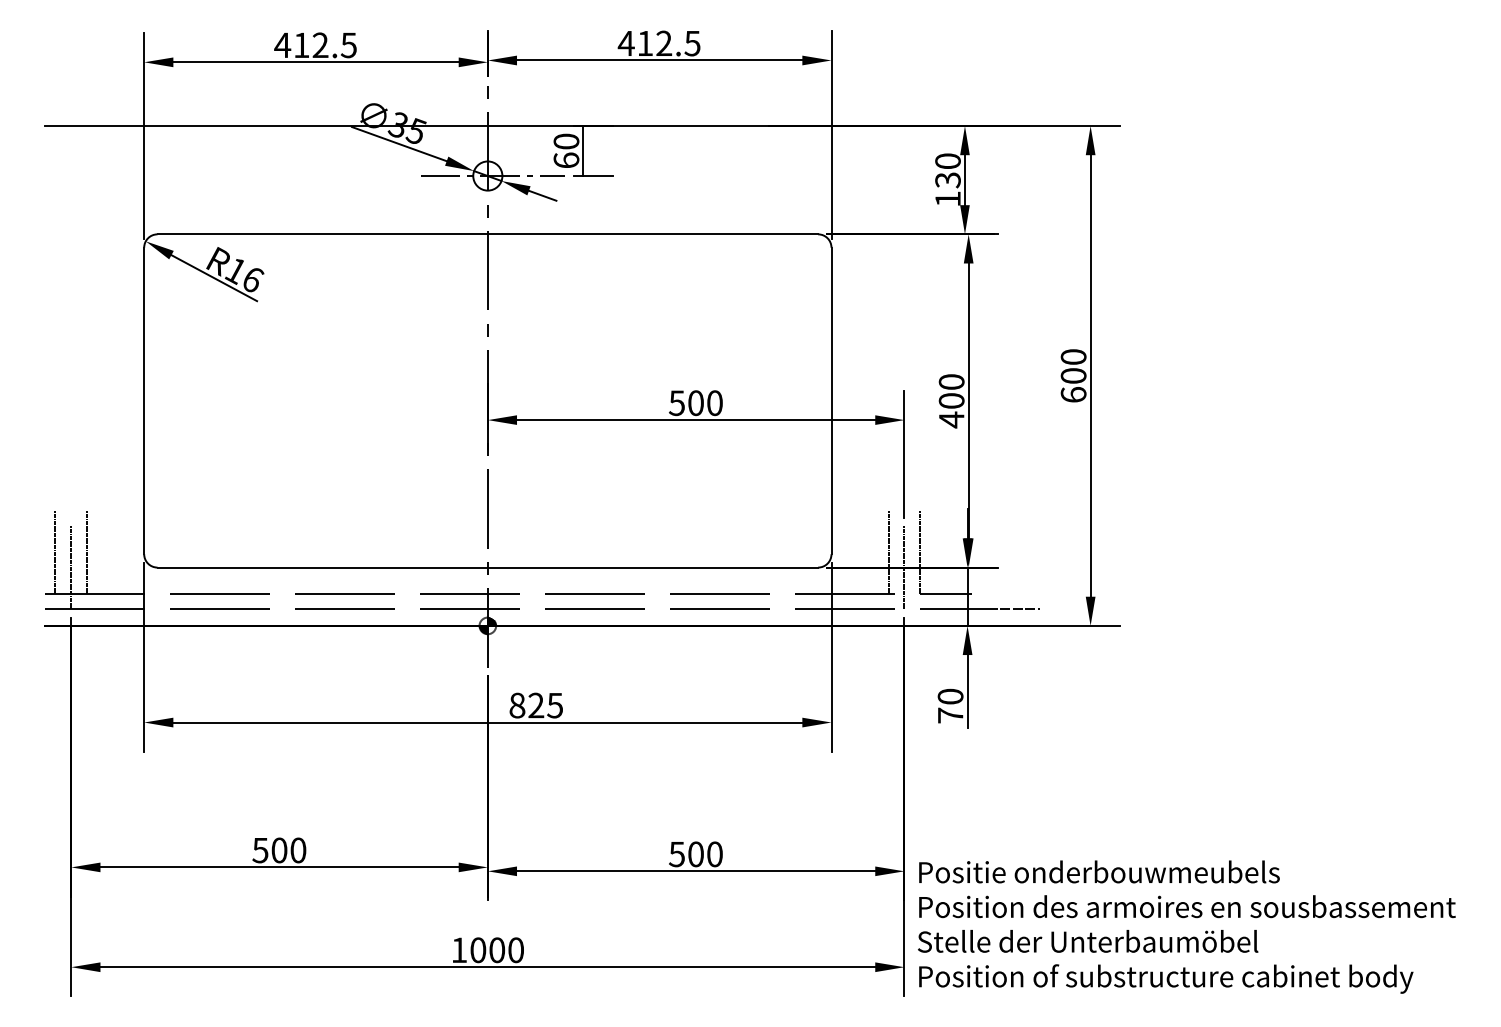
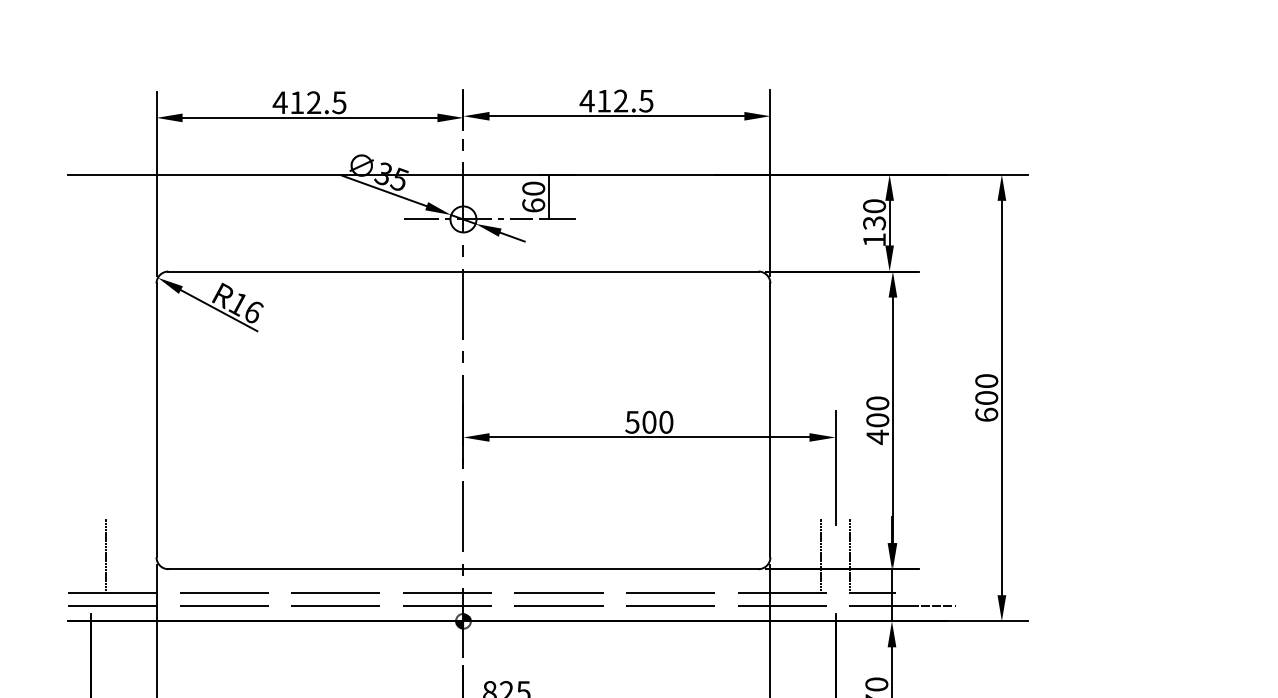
line: (55, 552) -> (77, 555), removed
line: (71, 567) -> (91, 569), removed
line: (904, 567) -> (835, 569), removed

